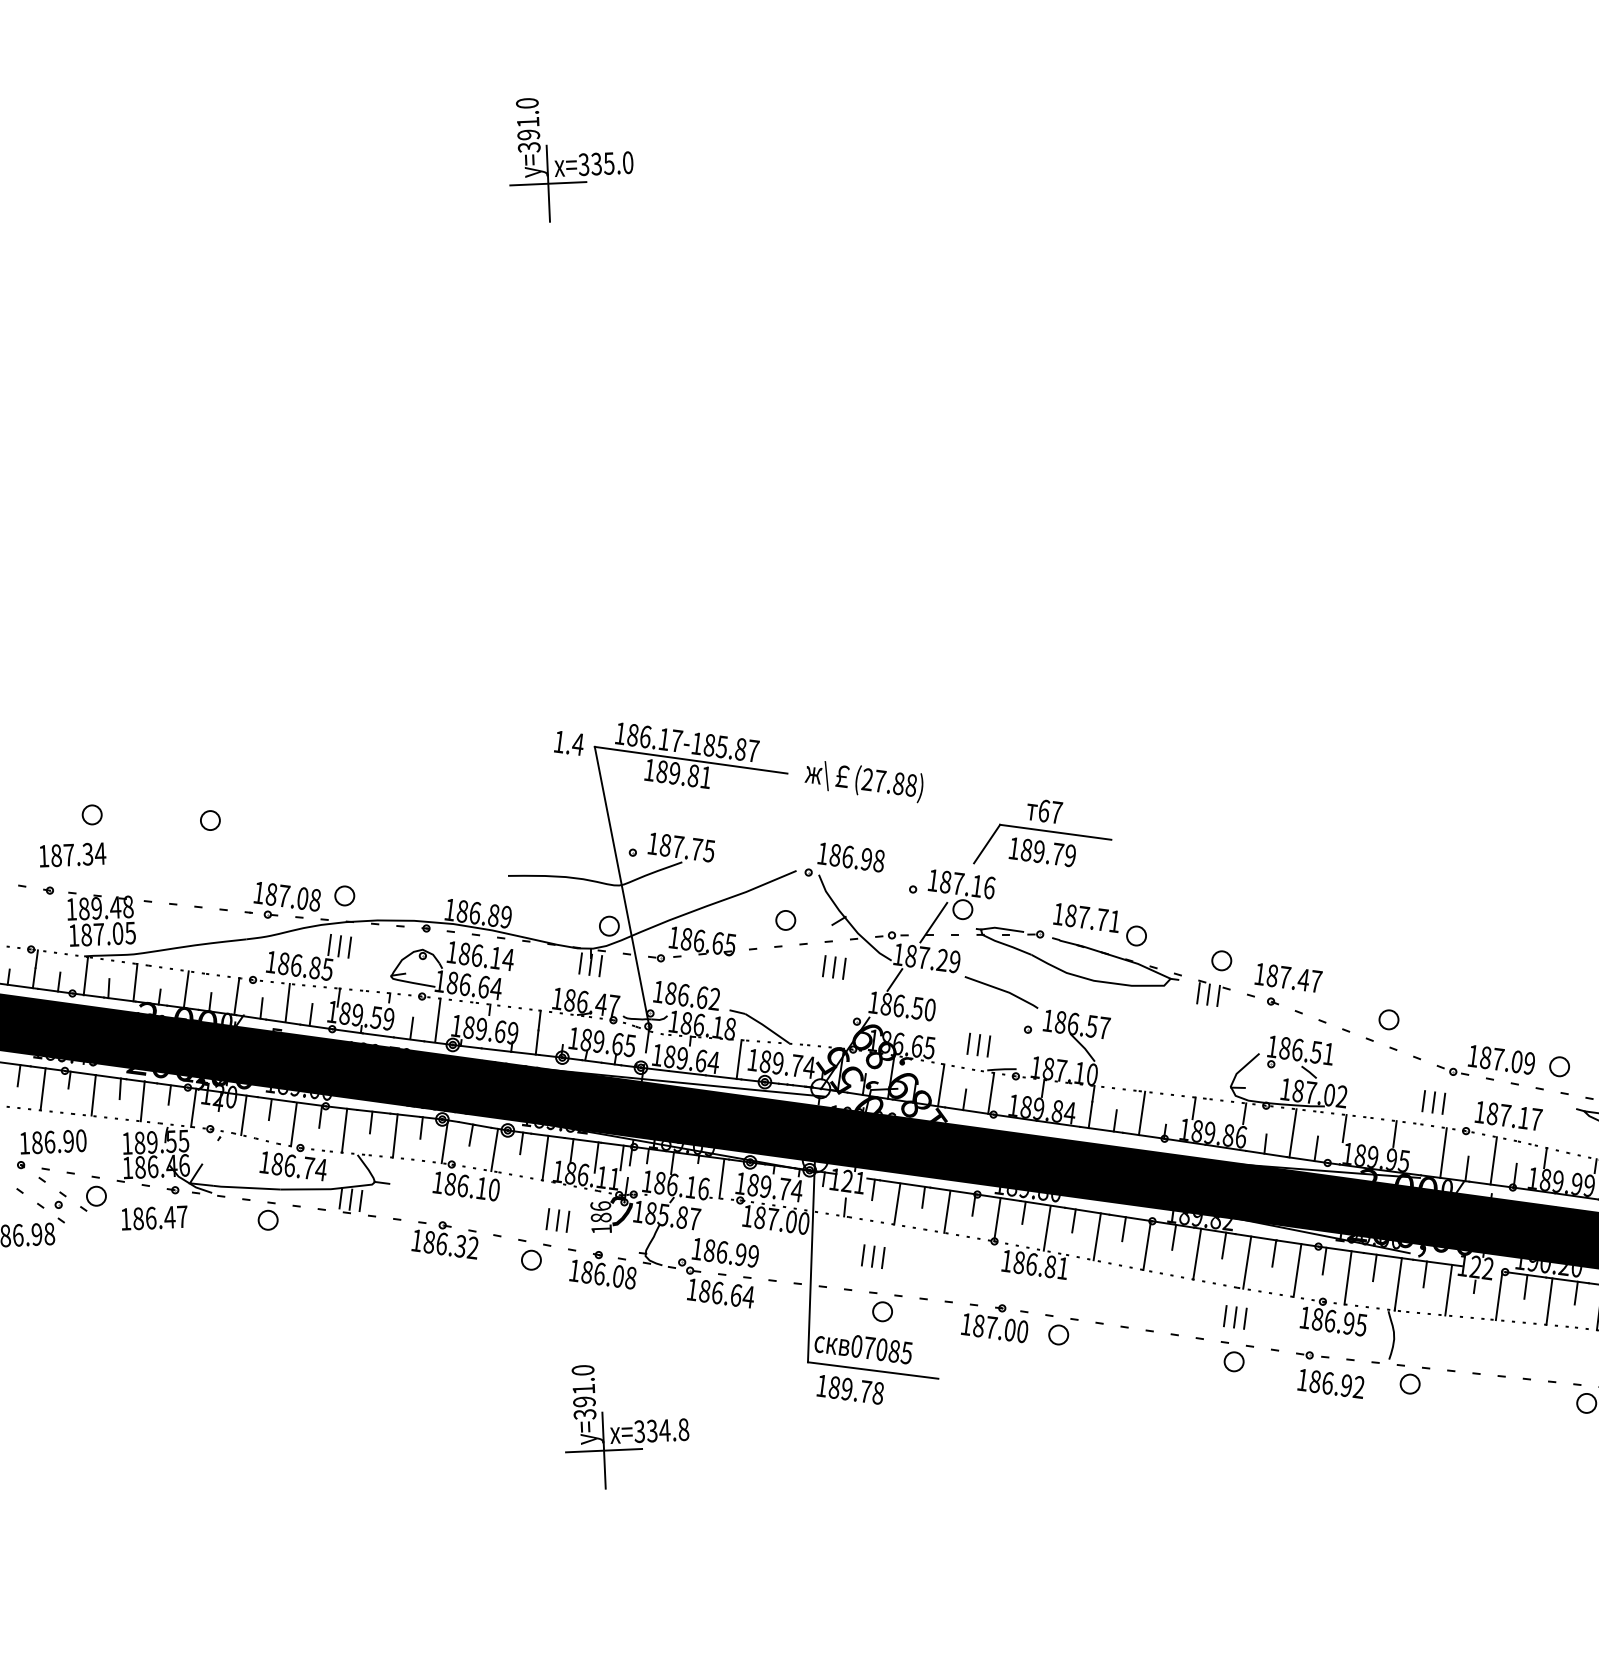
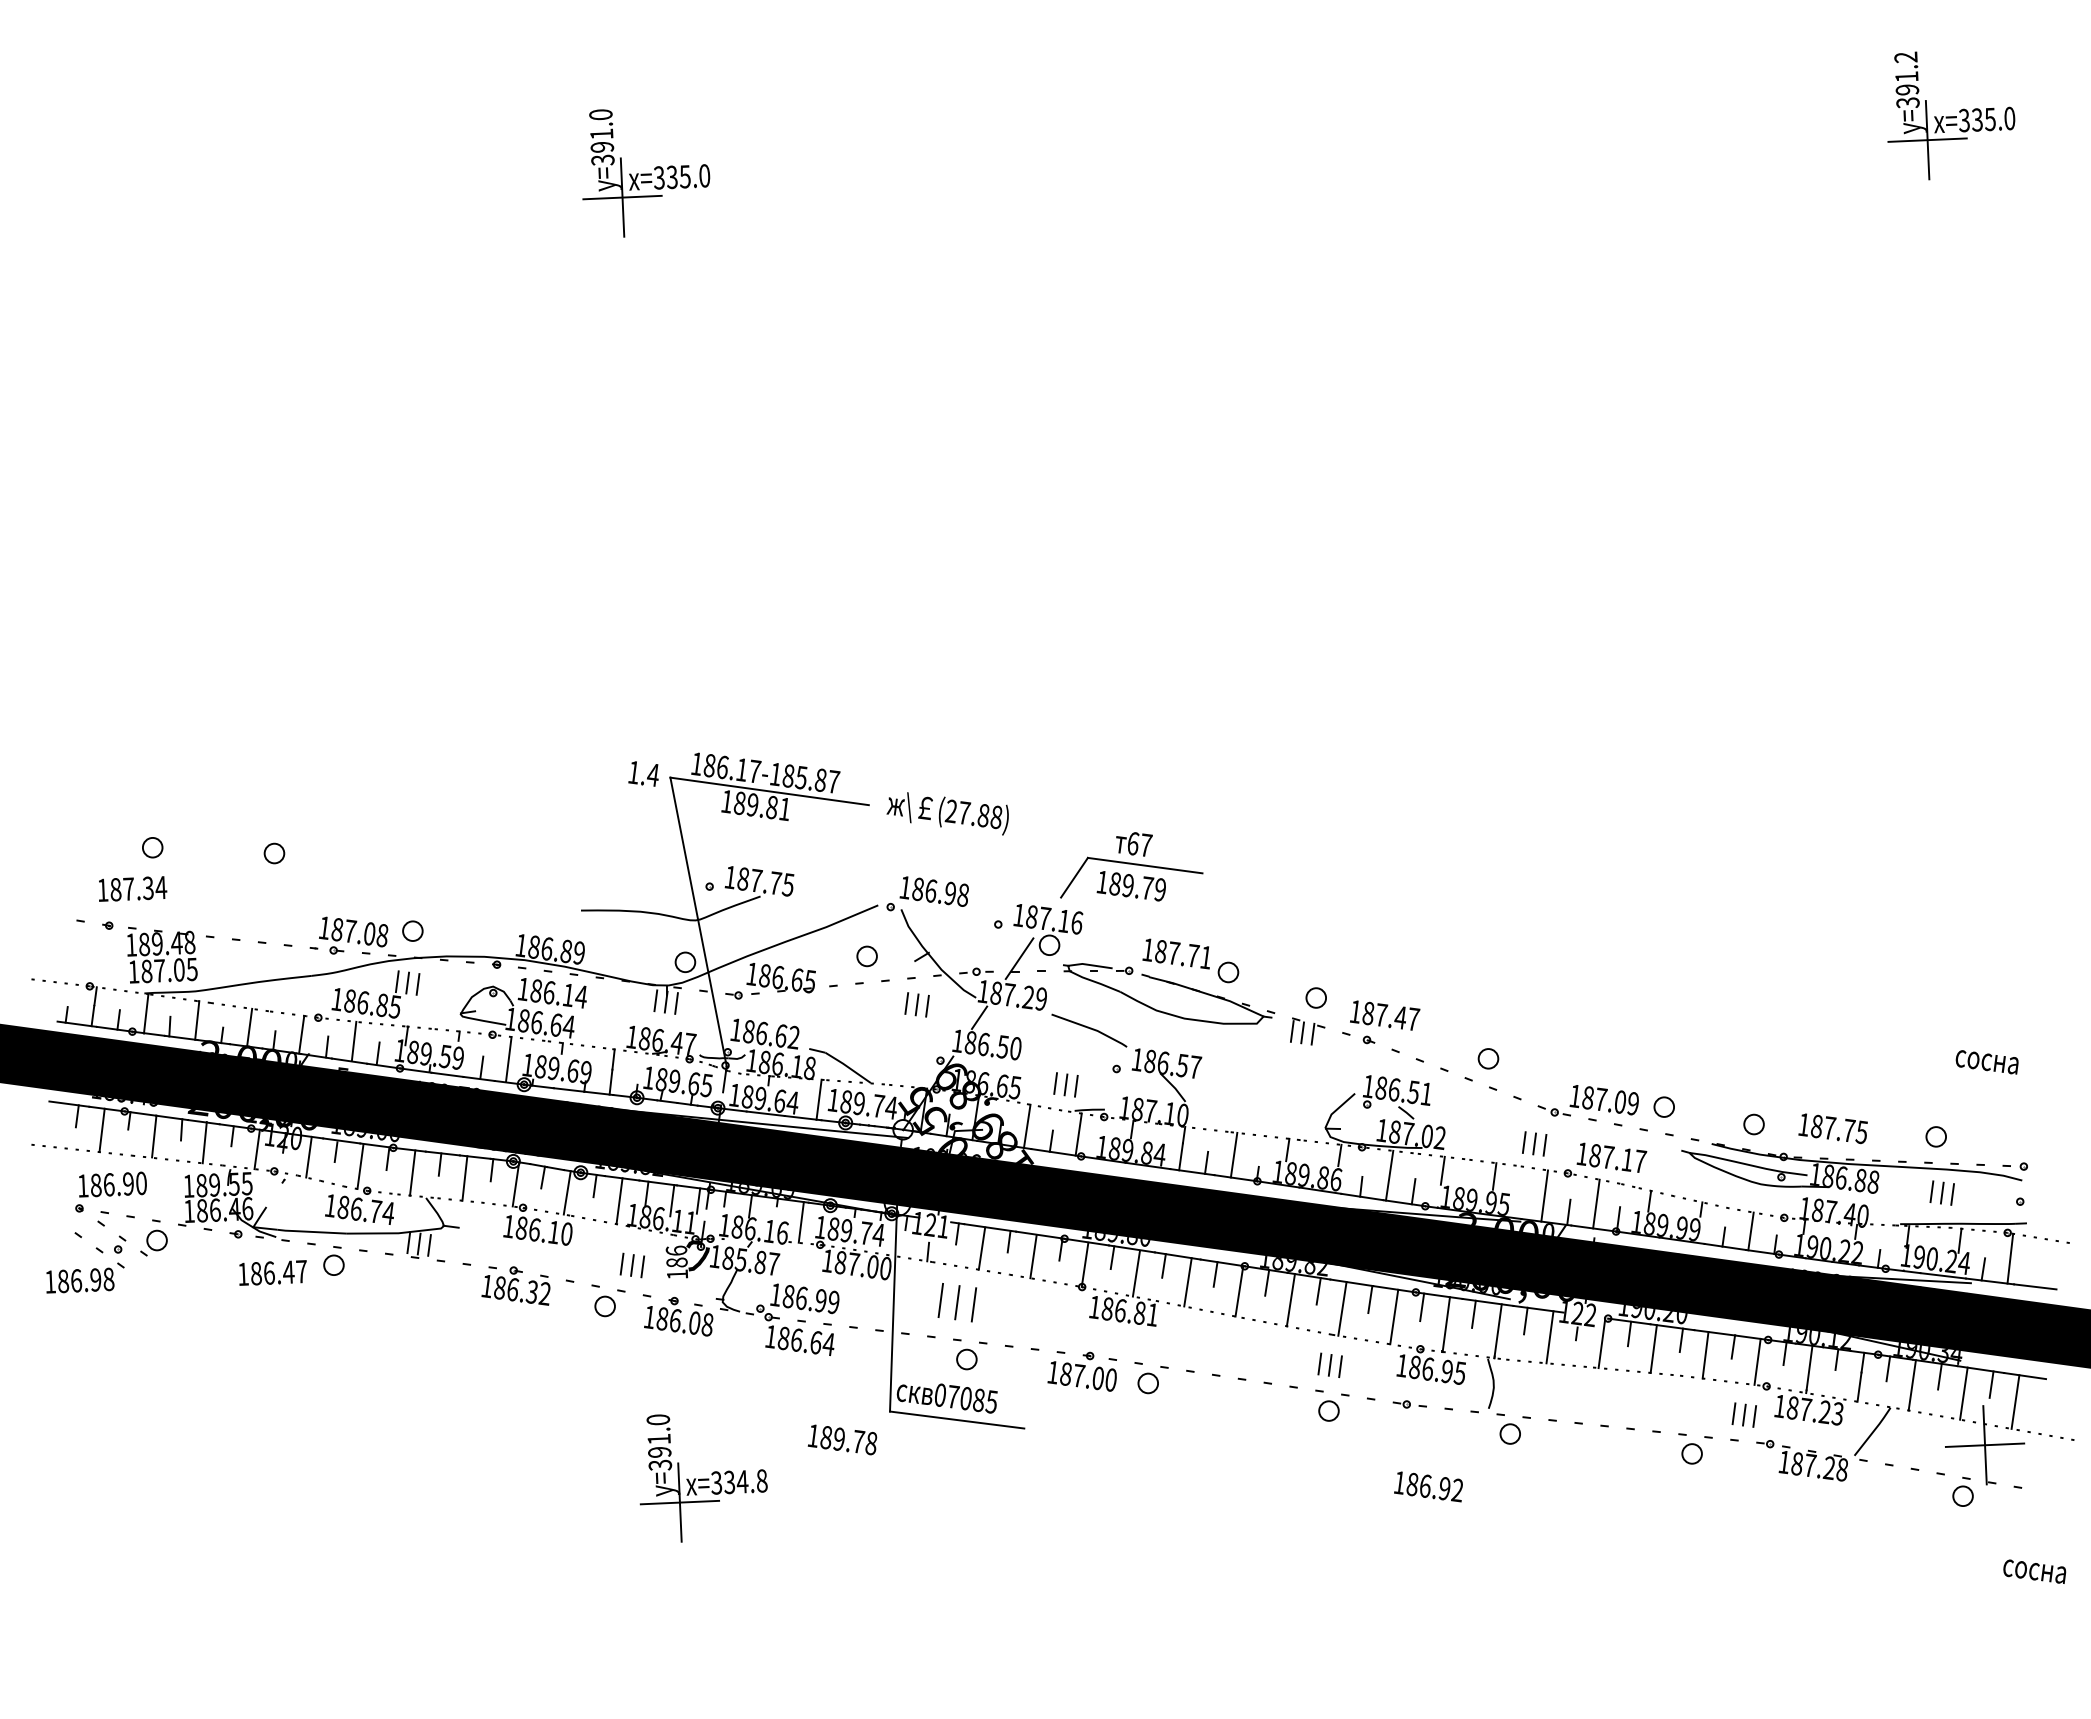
text: (154, 1217) -> (272, 1272), moved
part: (872, 1256) -> (956, 1302), size x1.6
text: (1330, 1383) -> (1428, 1486), moved
text: (850, 1389) -> (842, 1439), moved

